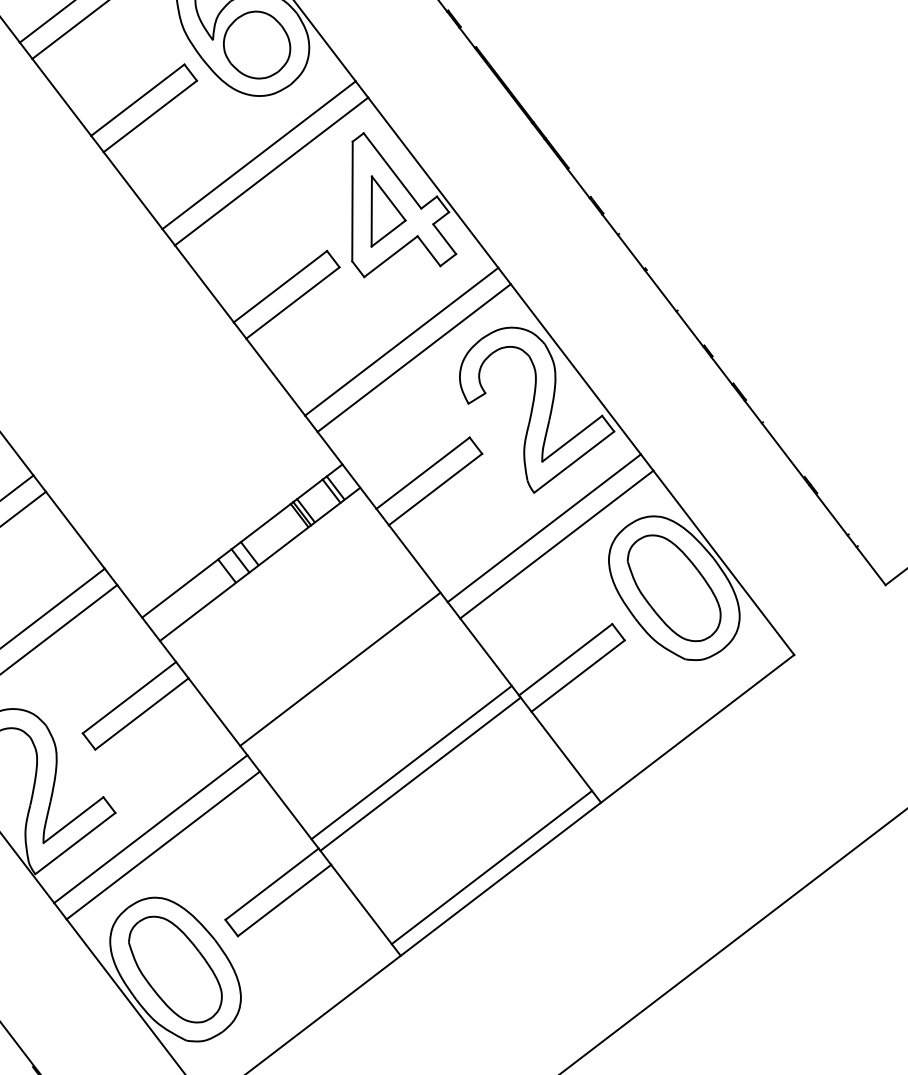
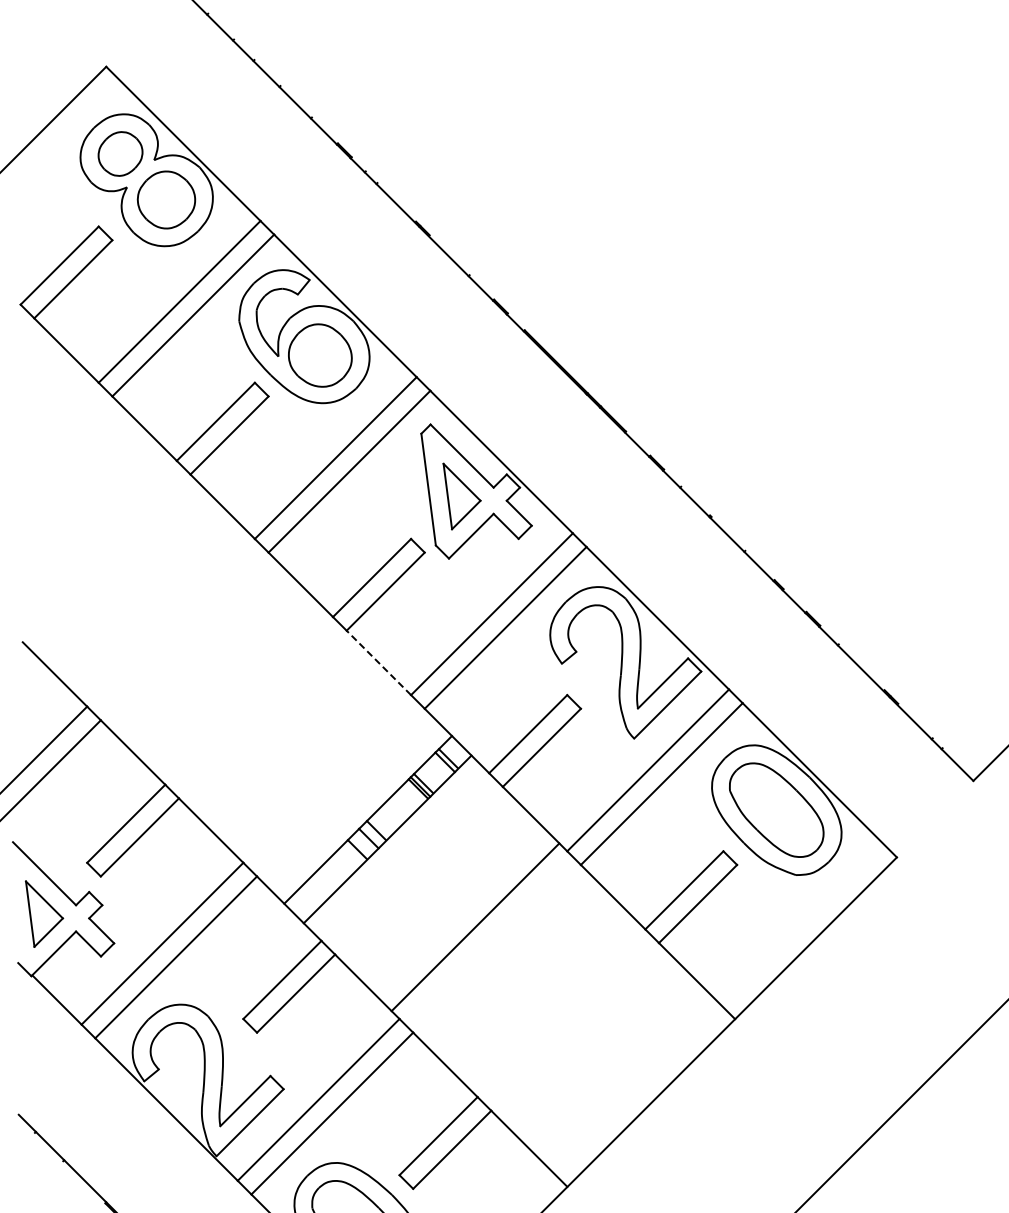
line: (275, 376) -> (378, 662), solid -> dashed
line: (411, 762) -> (553, 1005), removed
line: (420, 773) -> (563, 1014), removed
line: (491, 867) -> (641, 1093), removed

